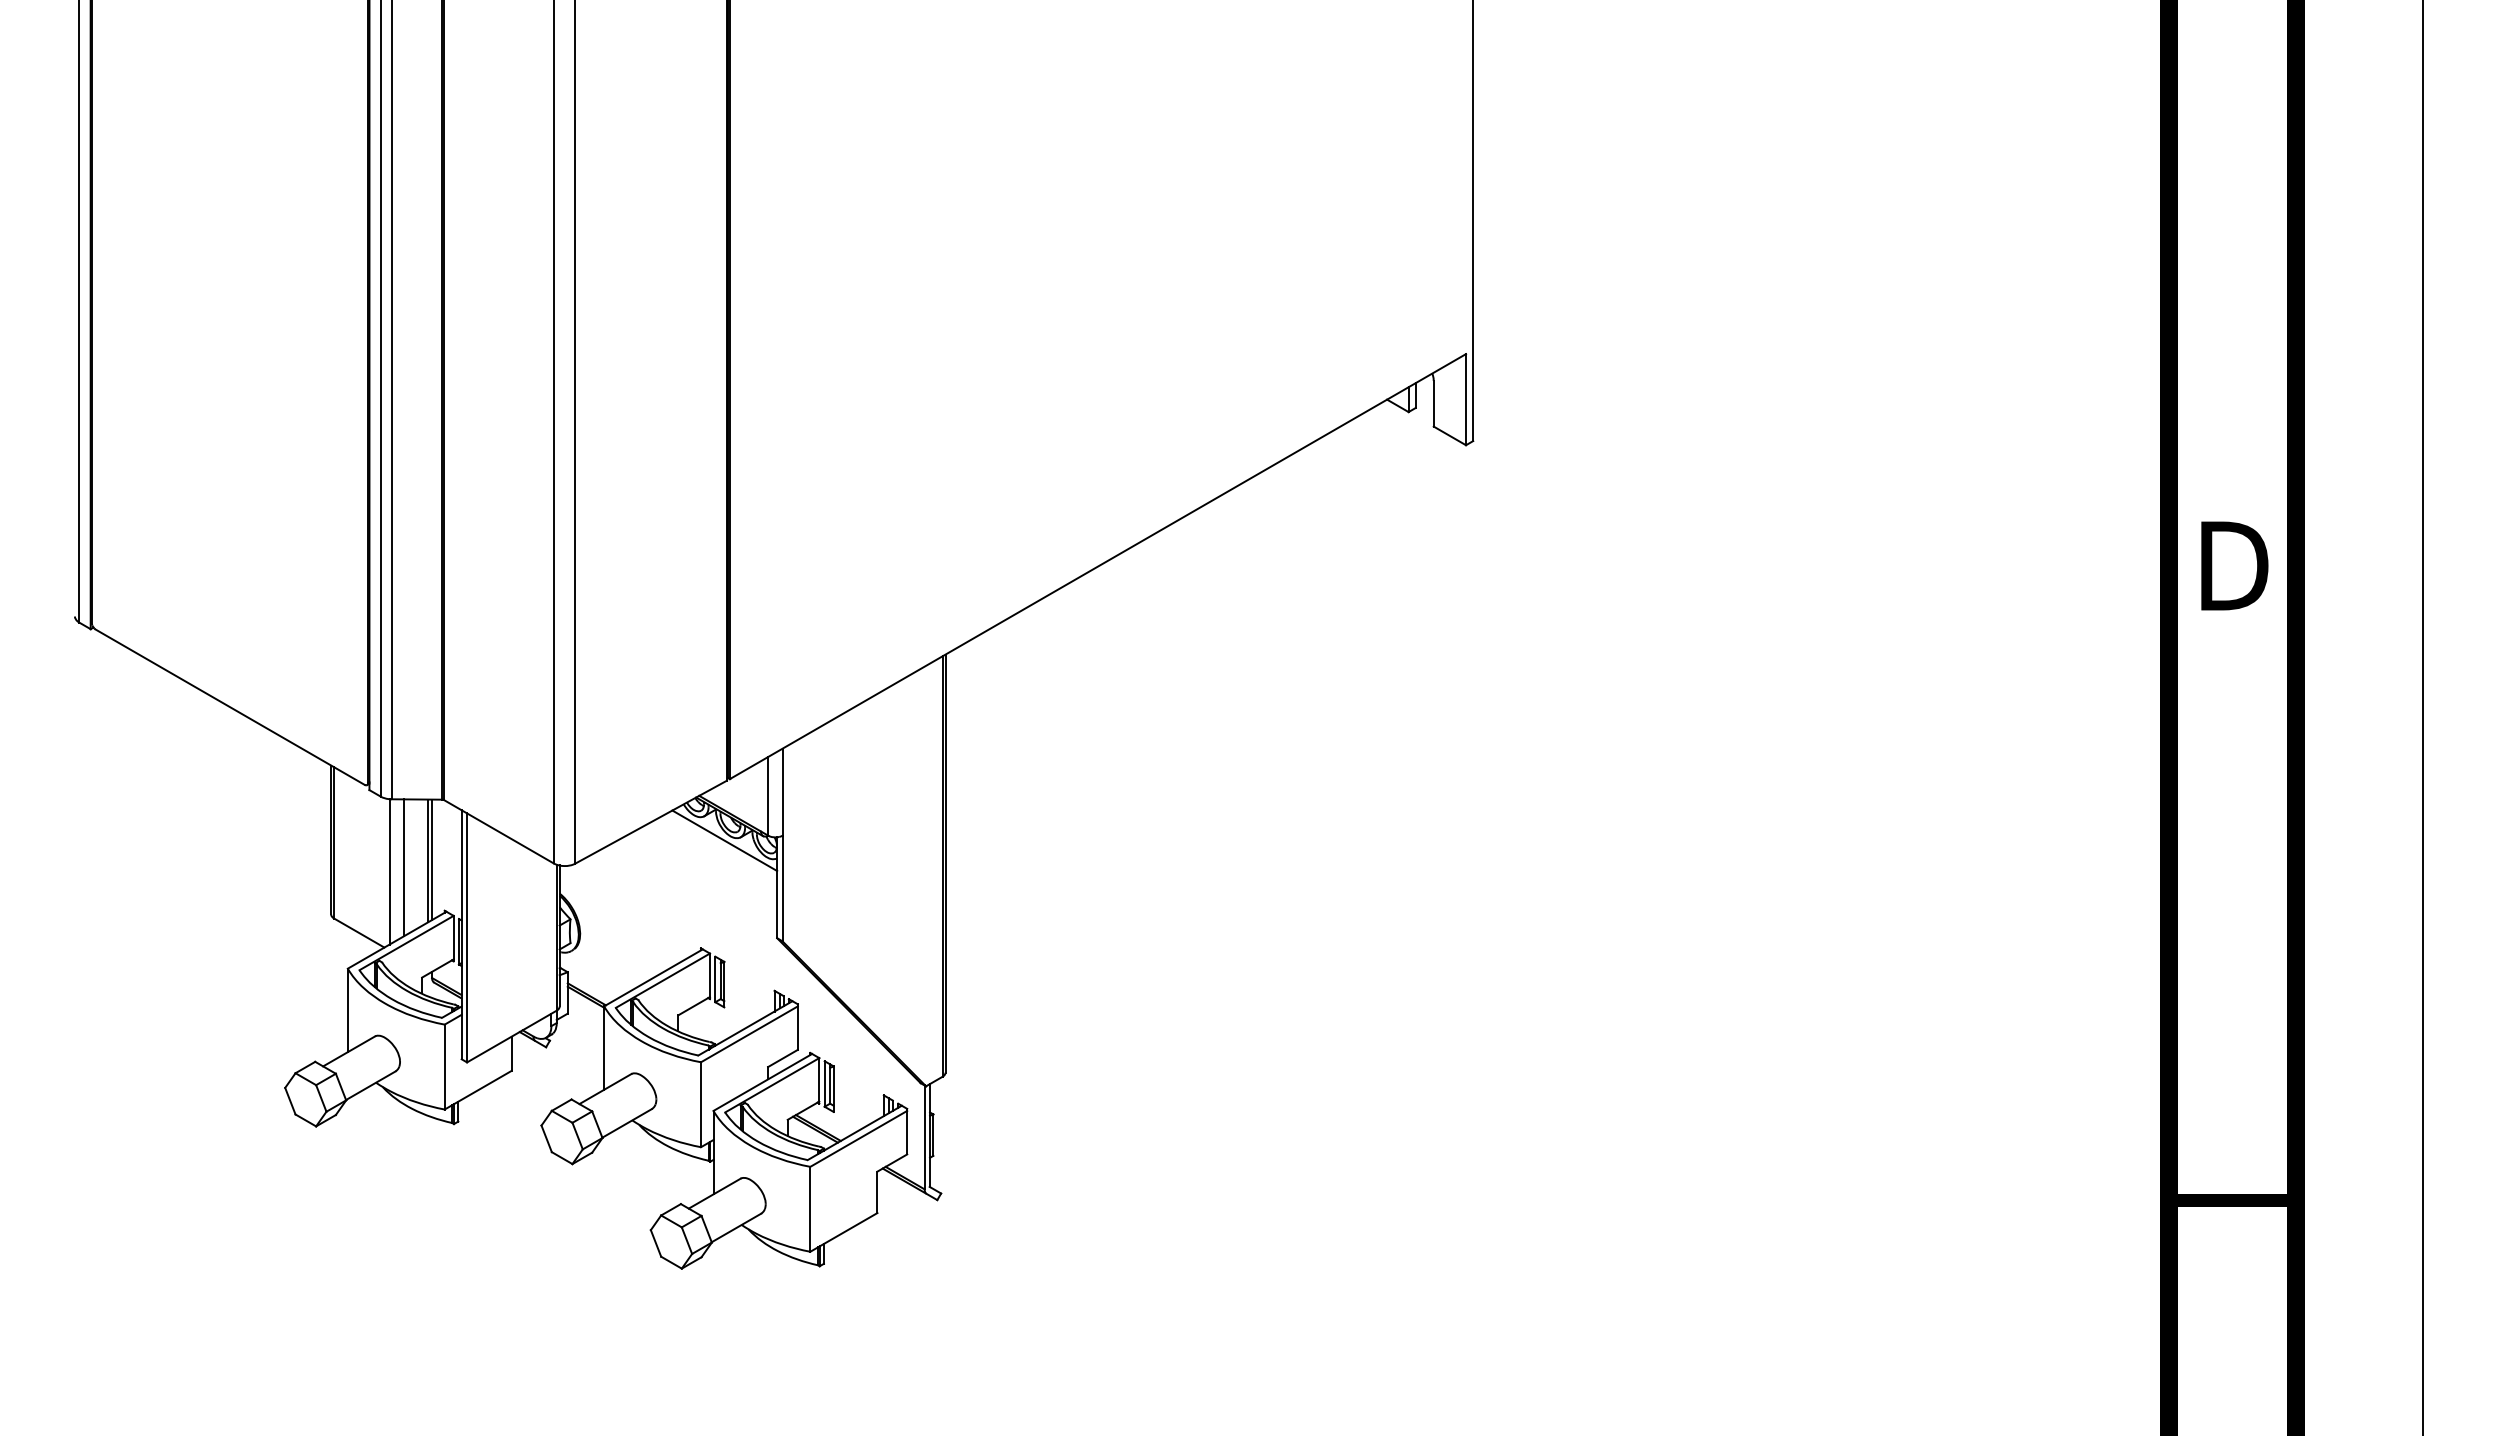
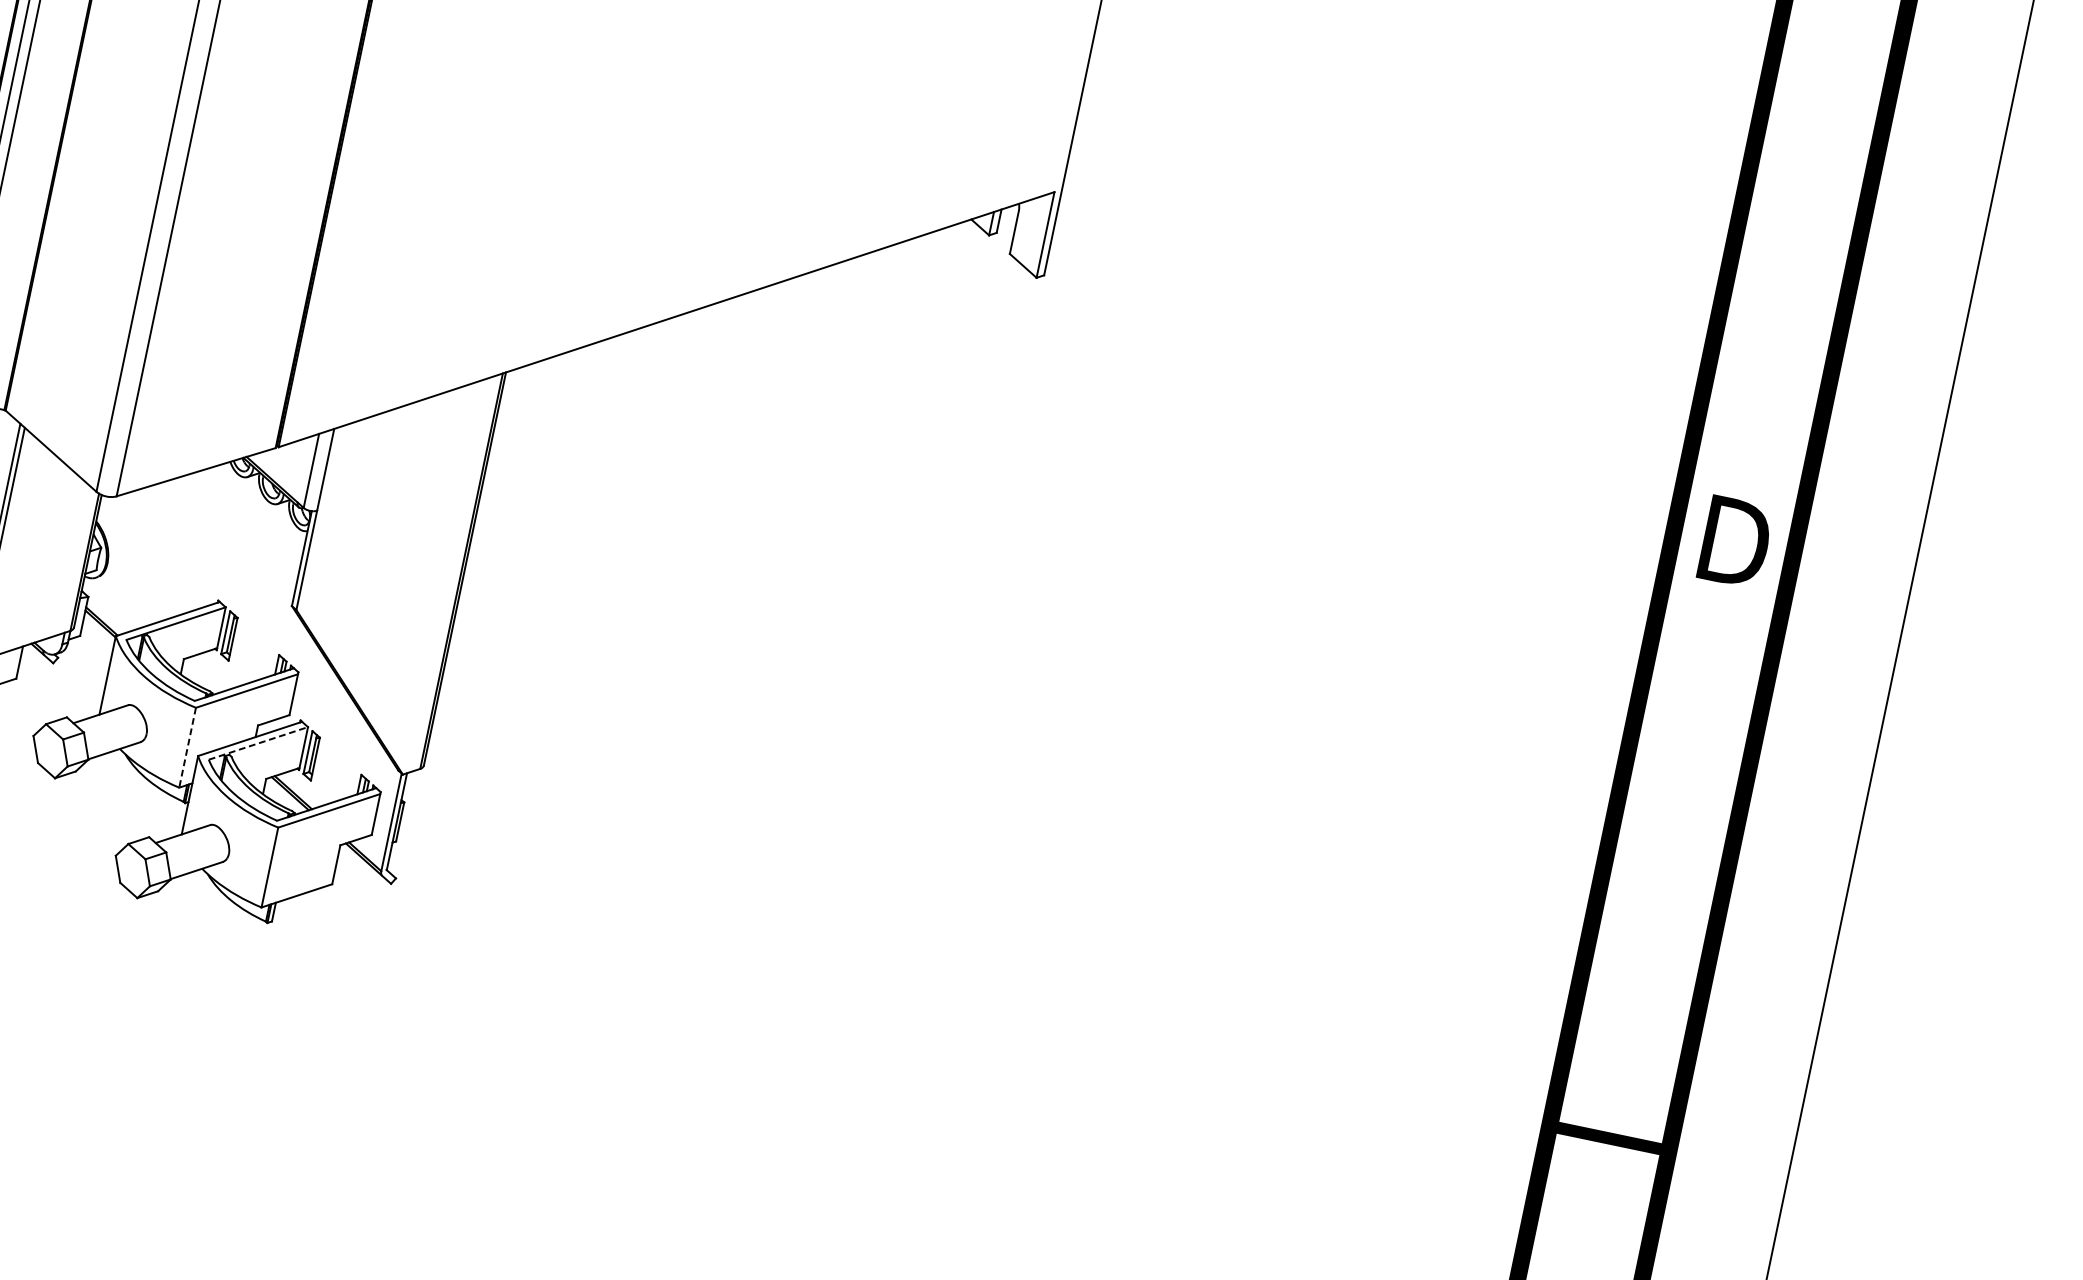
line: (724, 840) -> (261, 503), removed
line: (772, 1085) -> (258, 743), solid -> dashed
line: (701, 1105) -> (187, 748), solid -> dashed

